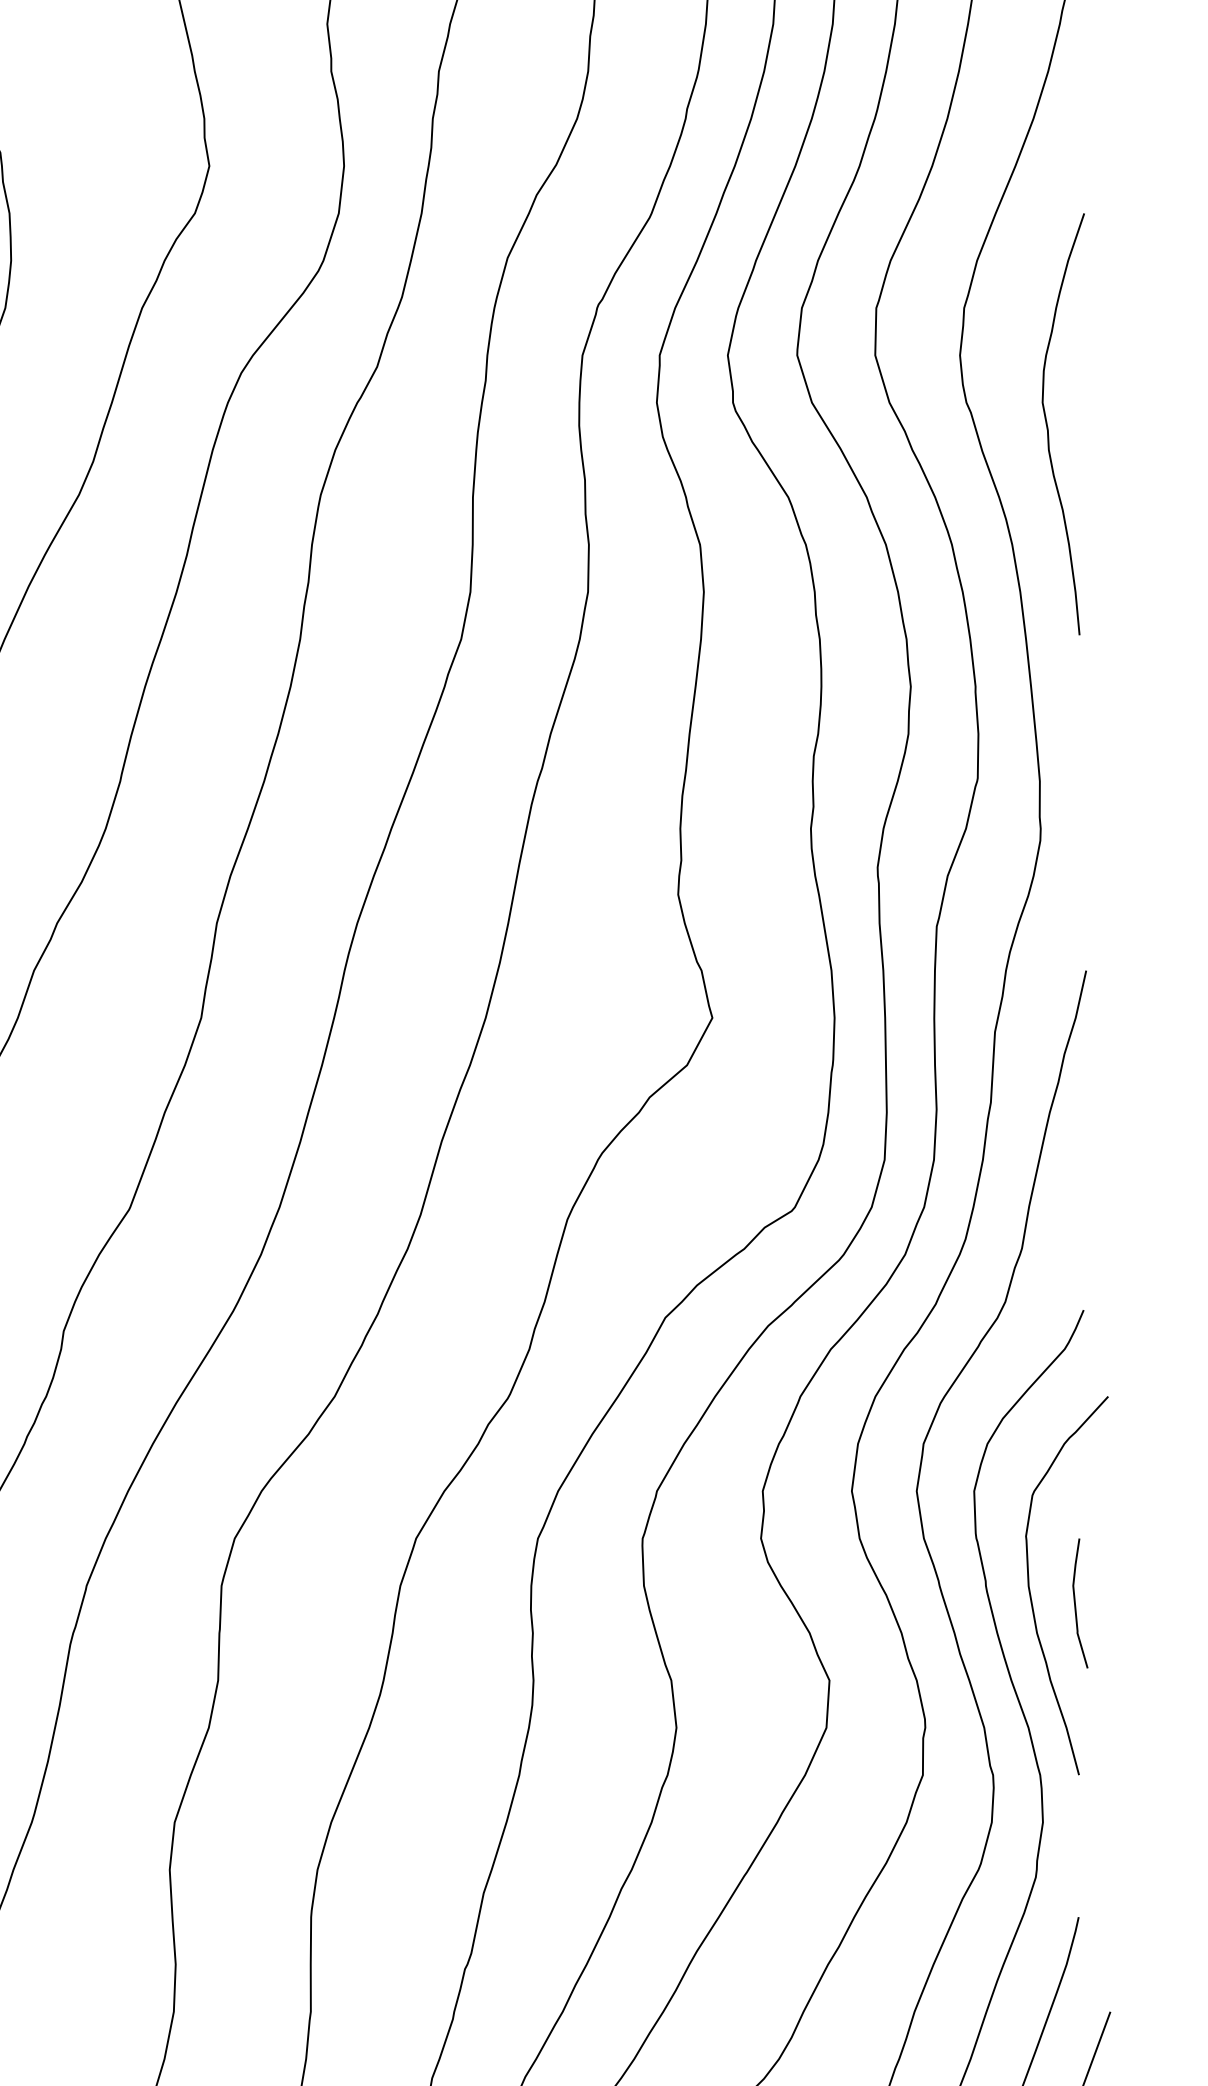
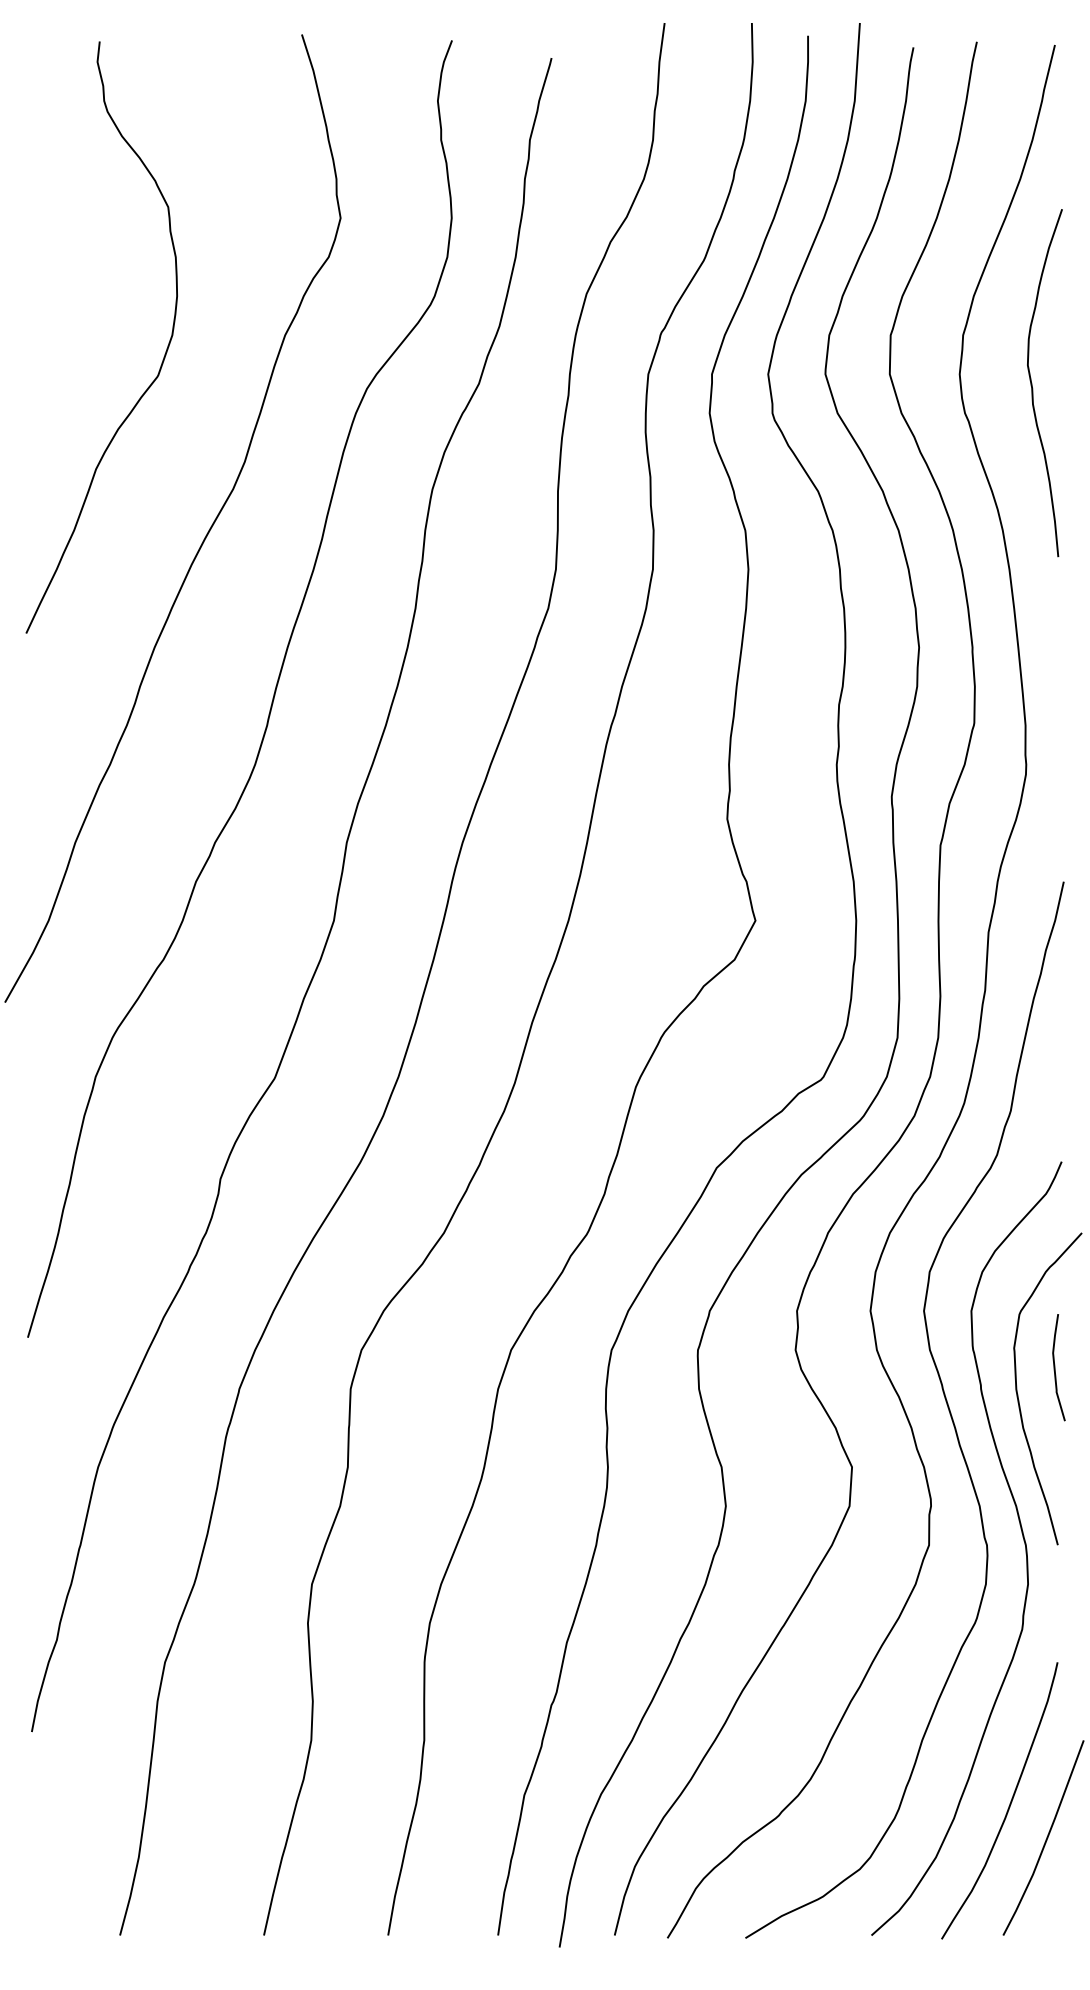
curve: (1048, 424) -> (1032, 383), moved
curve: (1076, 1603) -> (1055, 1367), moved

